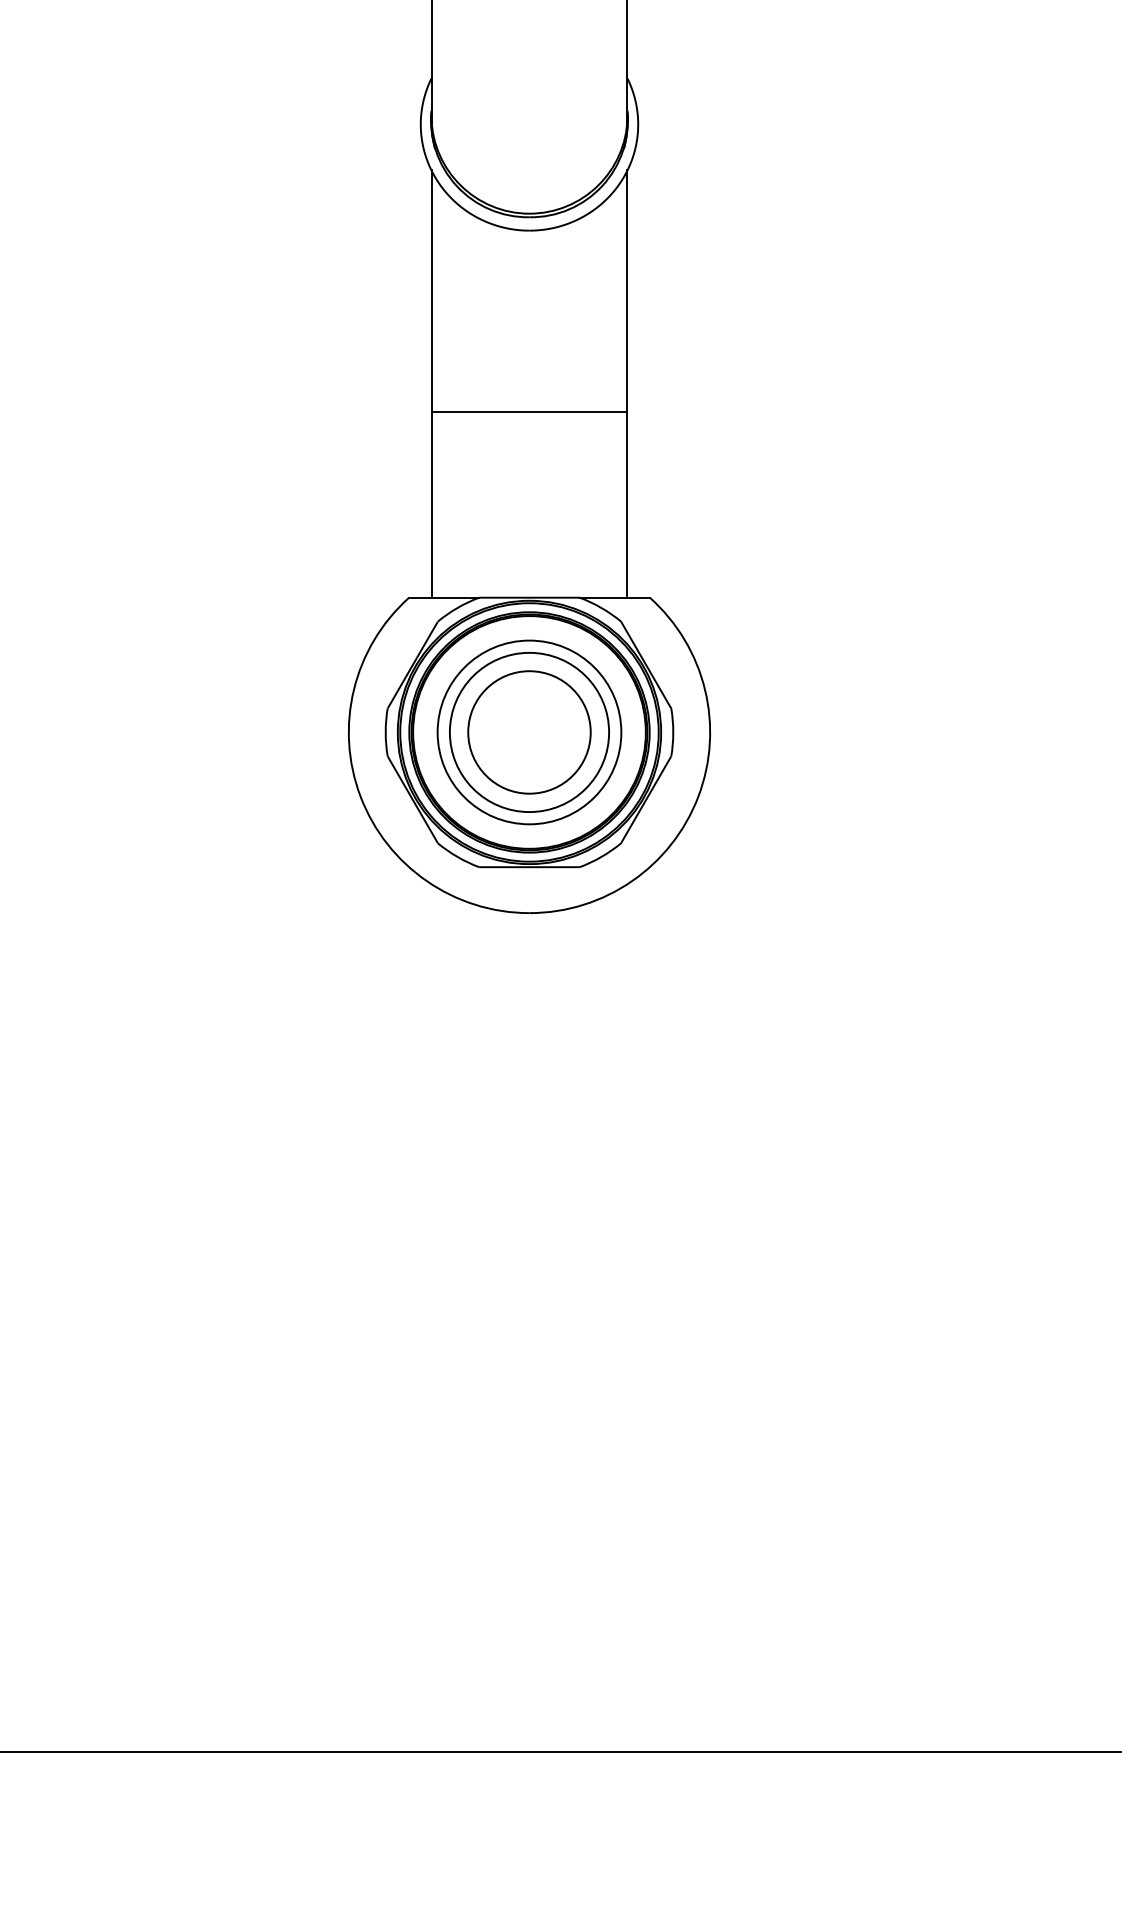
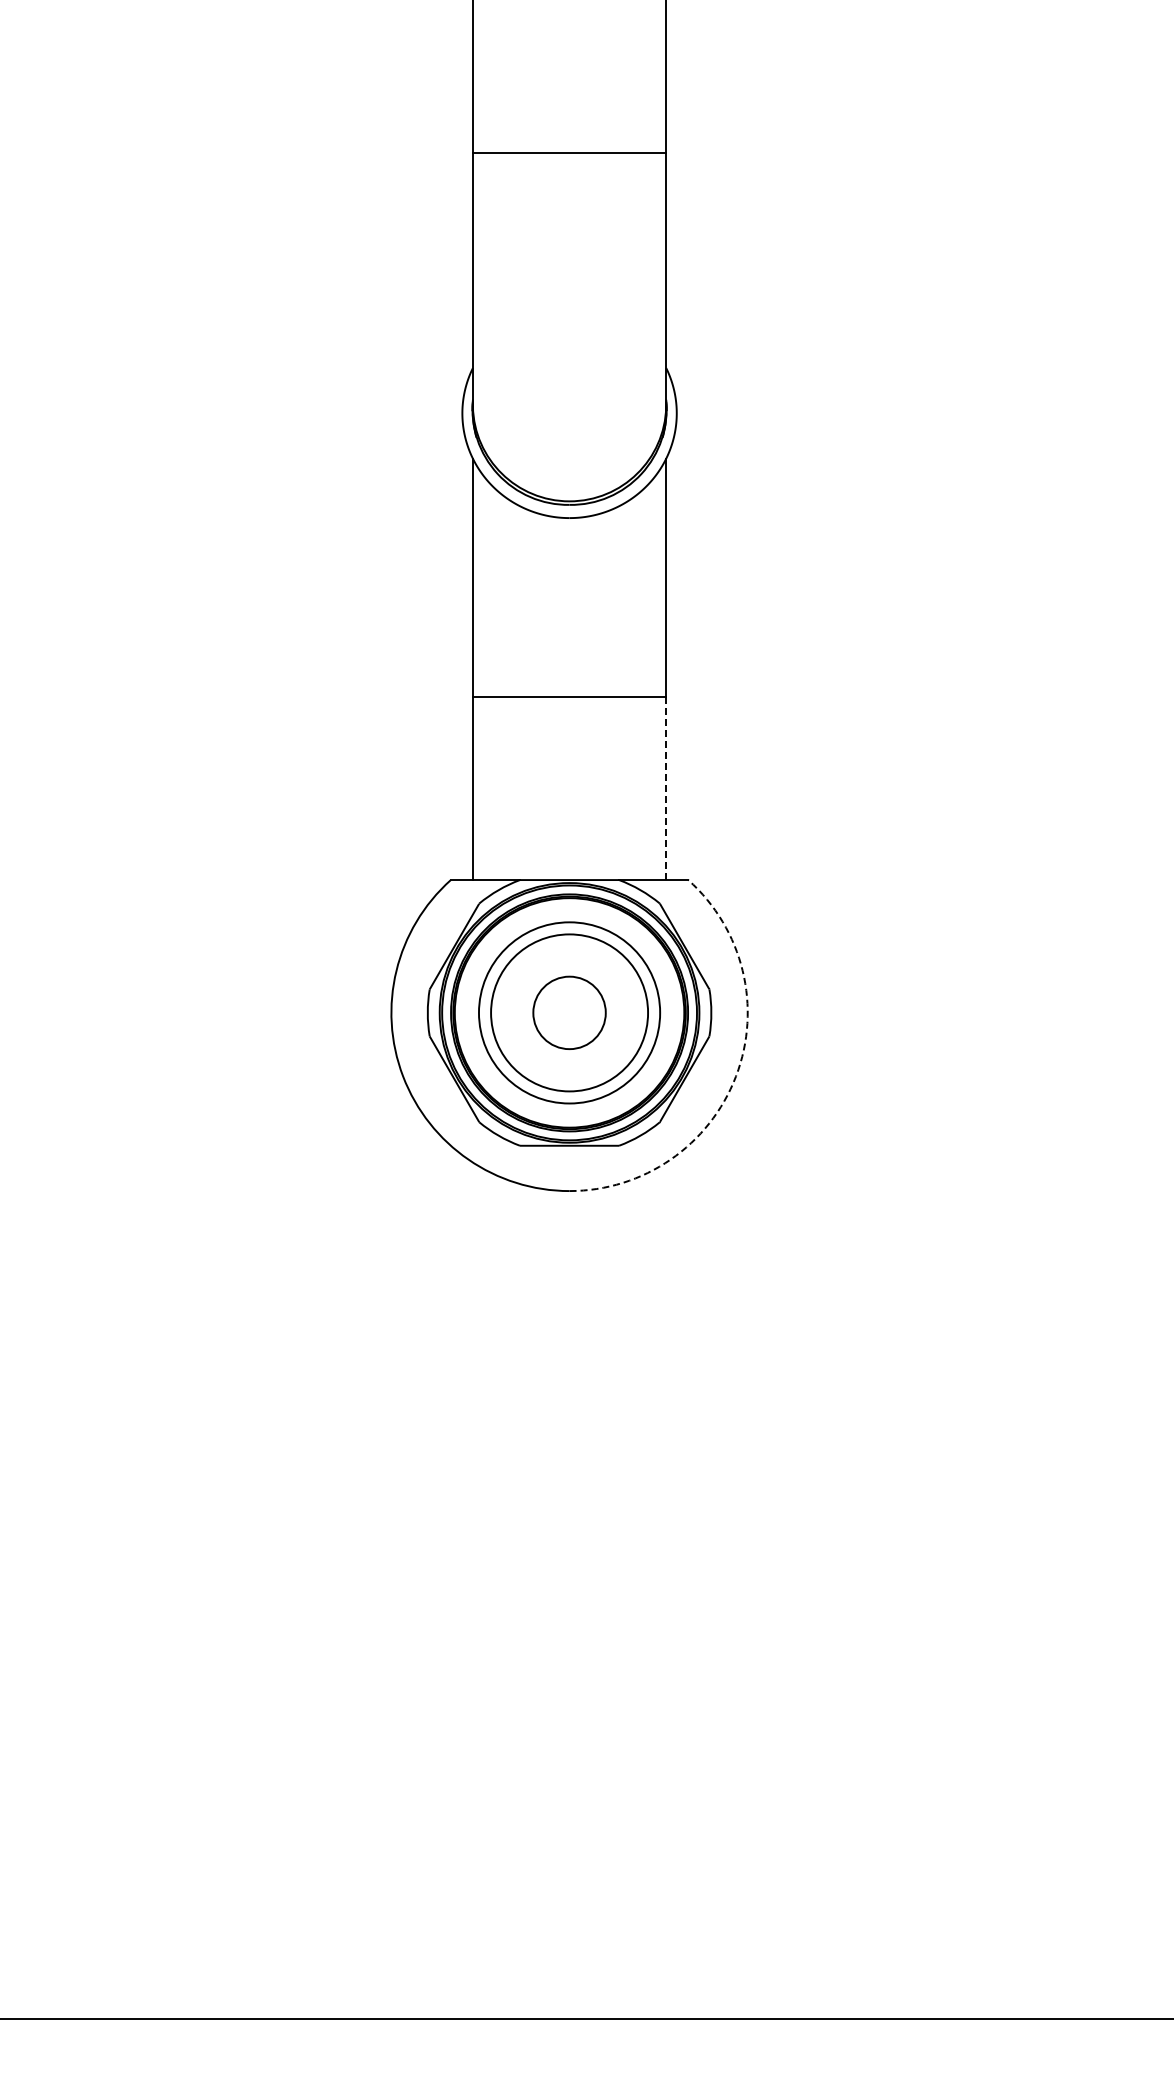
line: (627, 504) -> (666, 788), solid -> dashed
circle: (529, 732) -> (569, 1012), size x0.6
arc: (698, 796) -> (736, 1076), solid -> dashed

